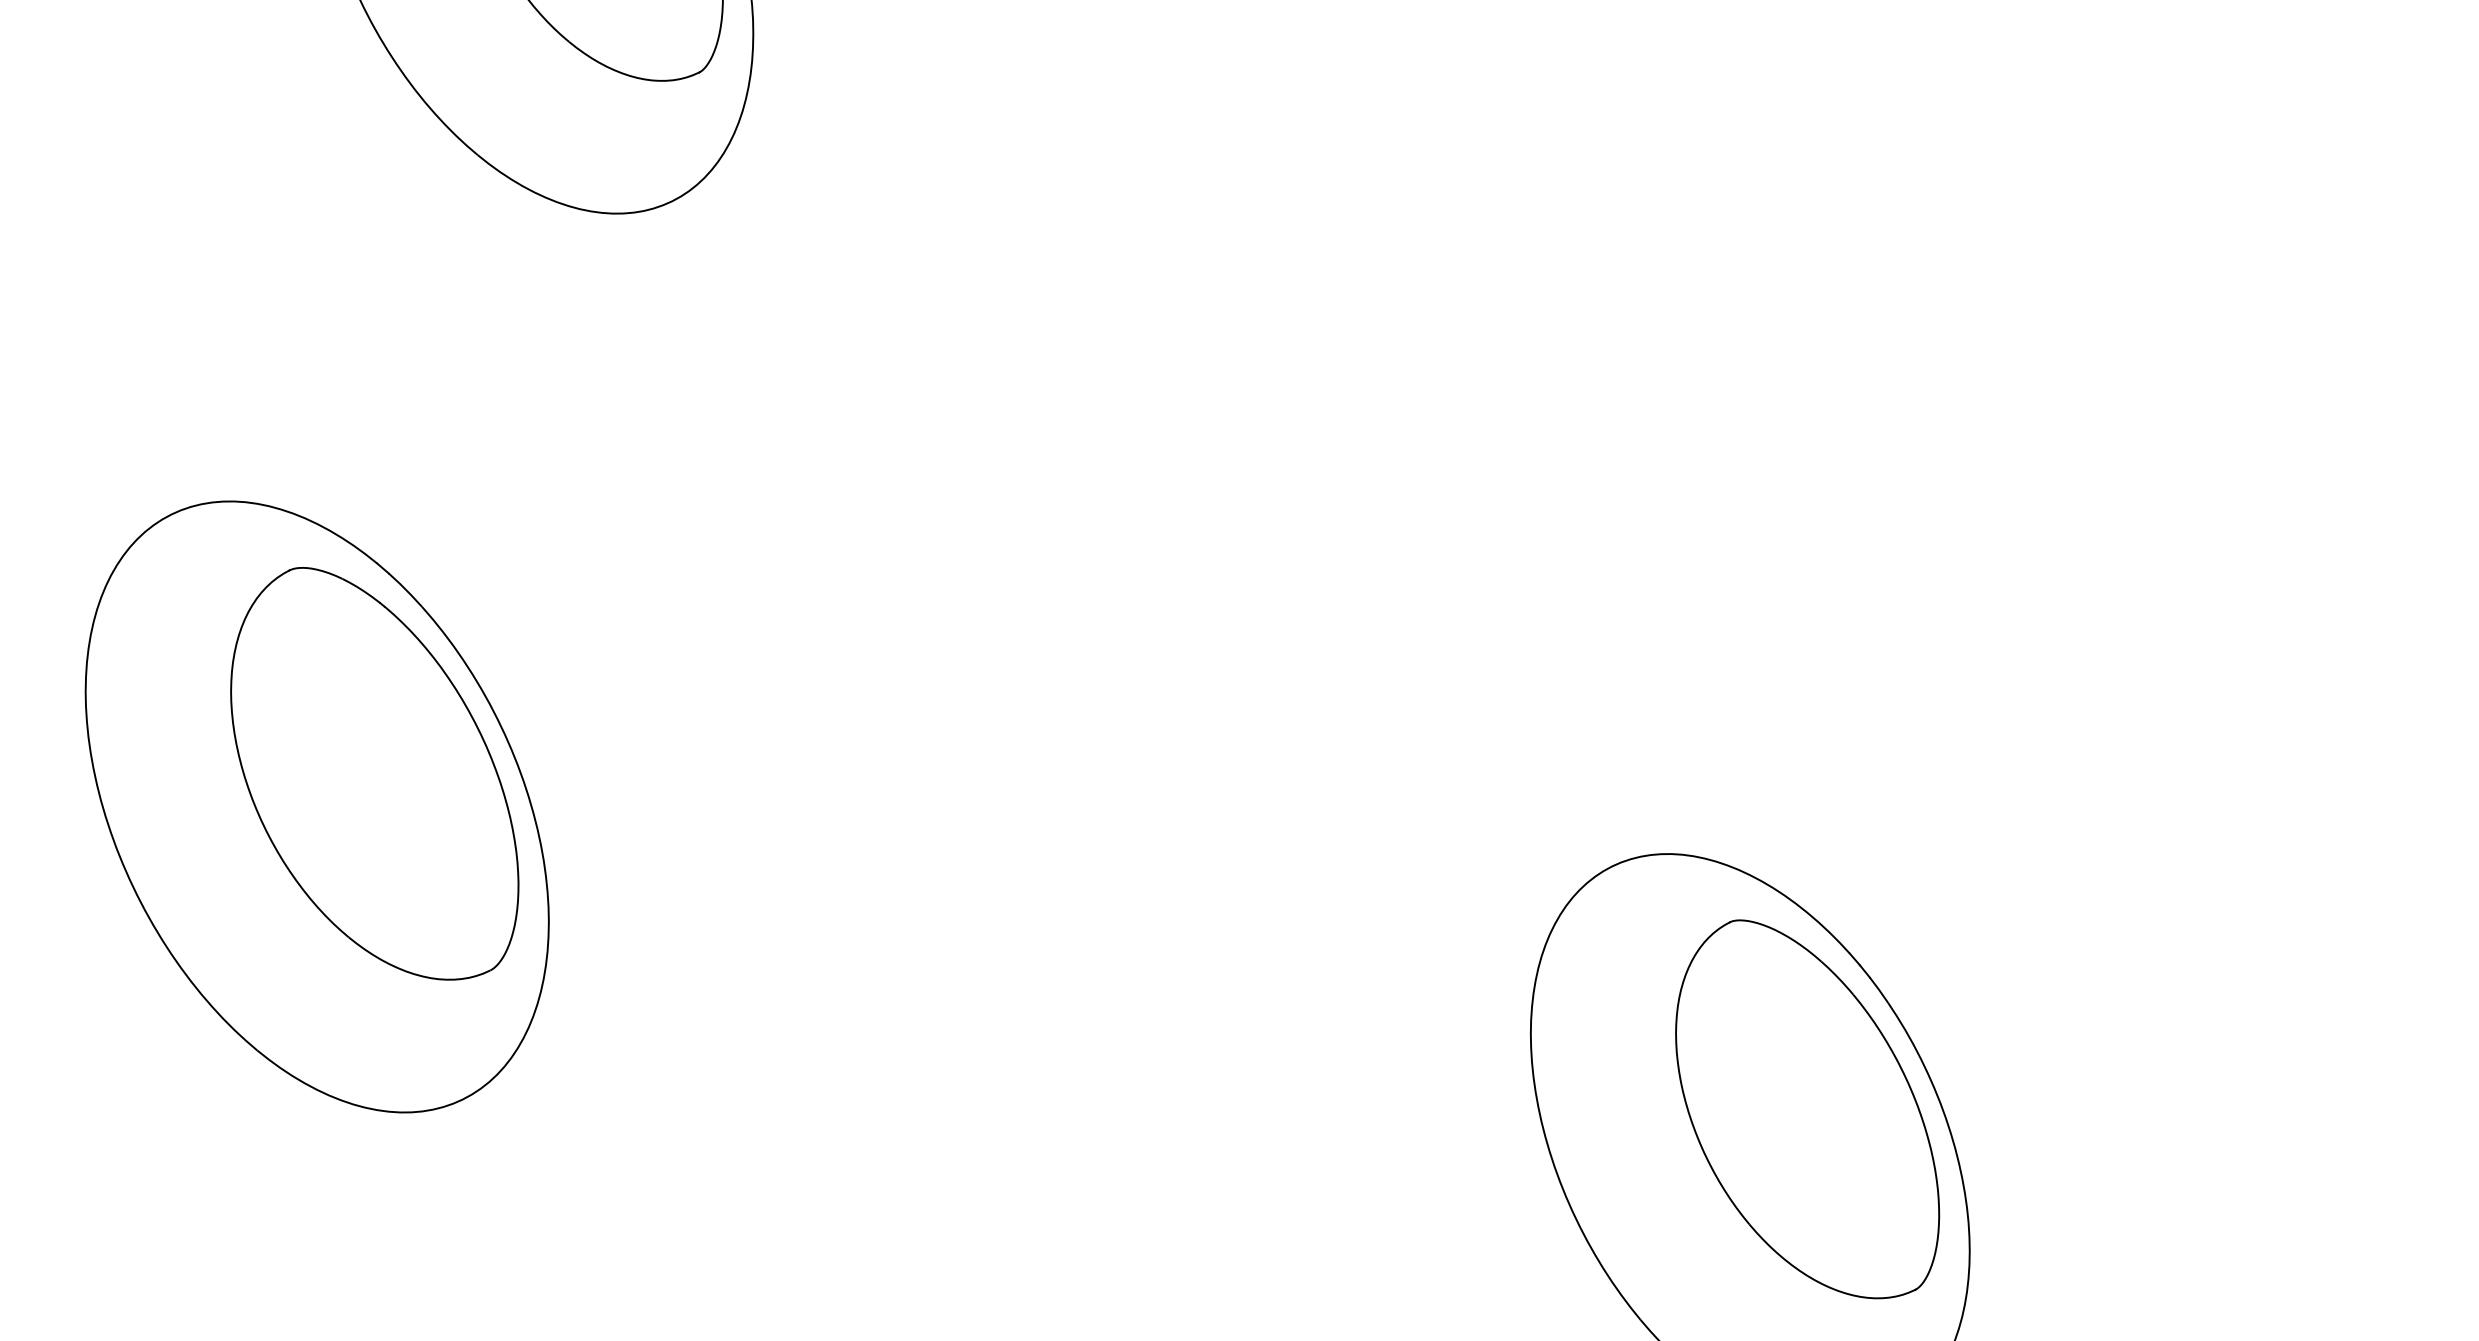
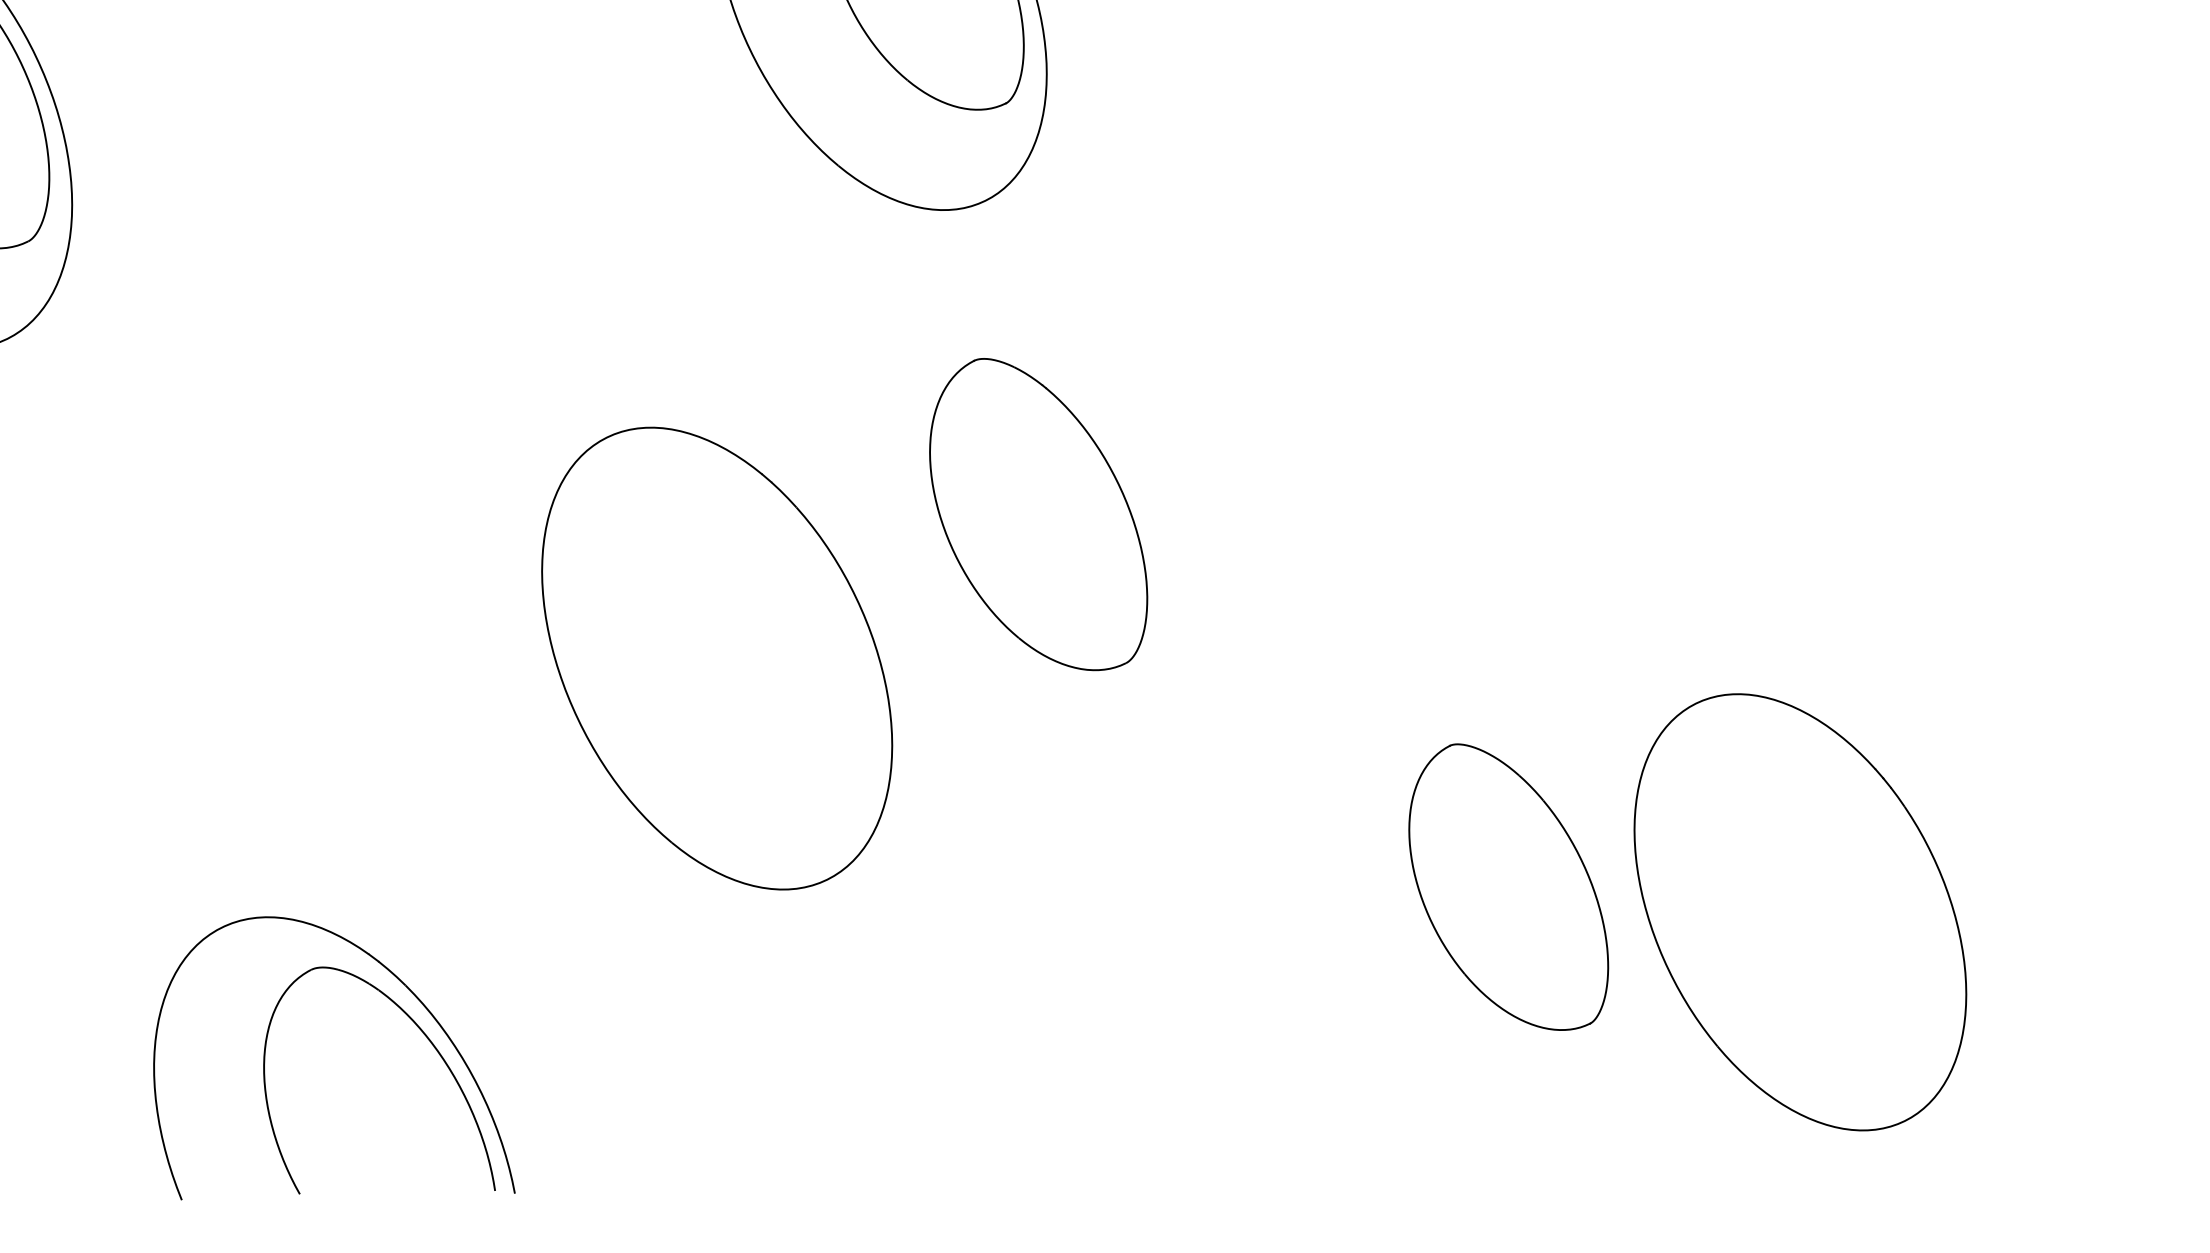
part: (374, 773) -> (1038, 514), moved
part: (1807, 1108) -> (1508, 886), moved

